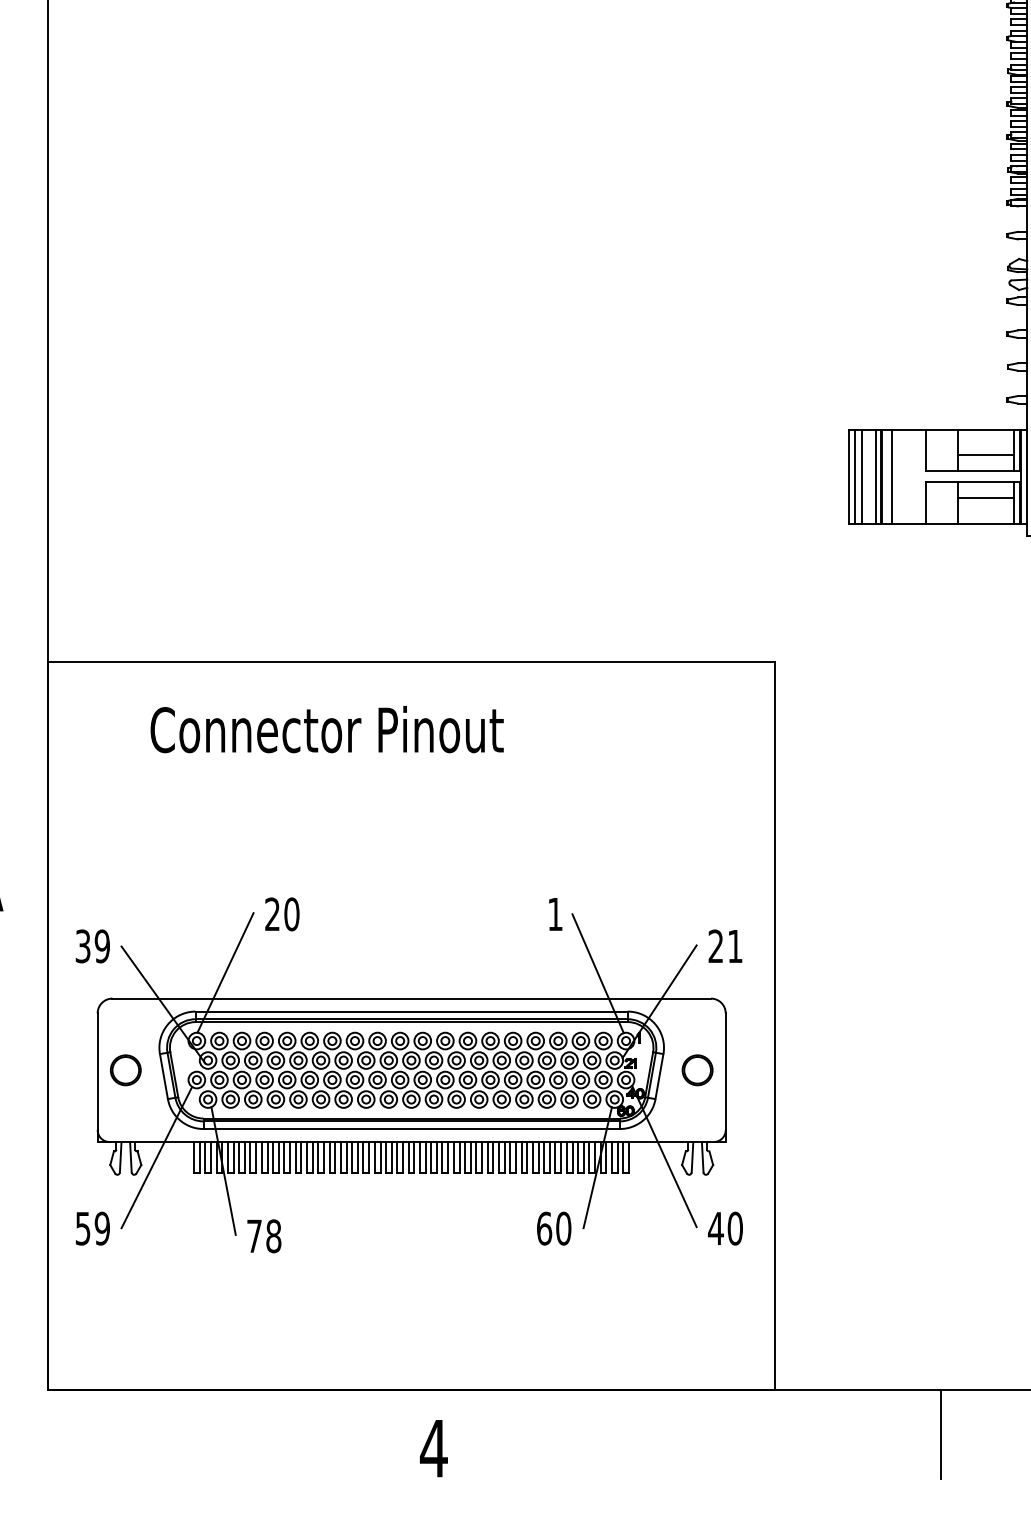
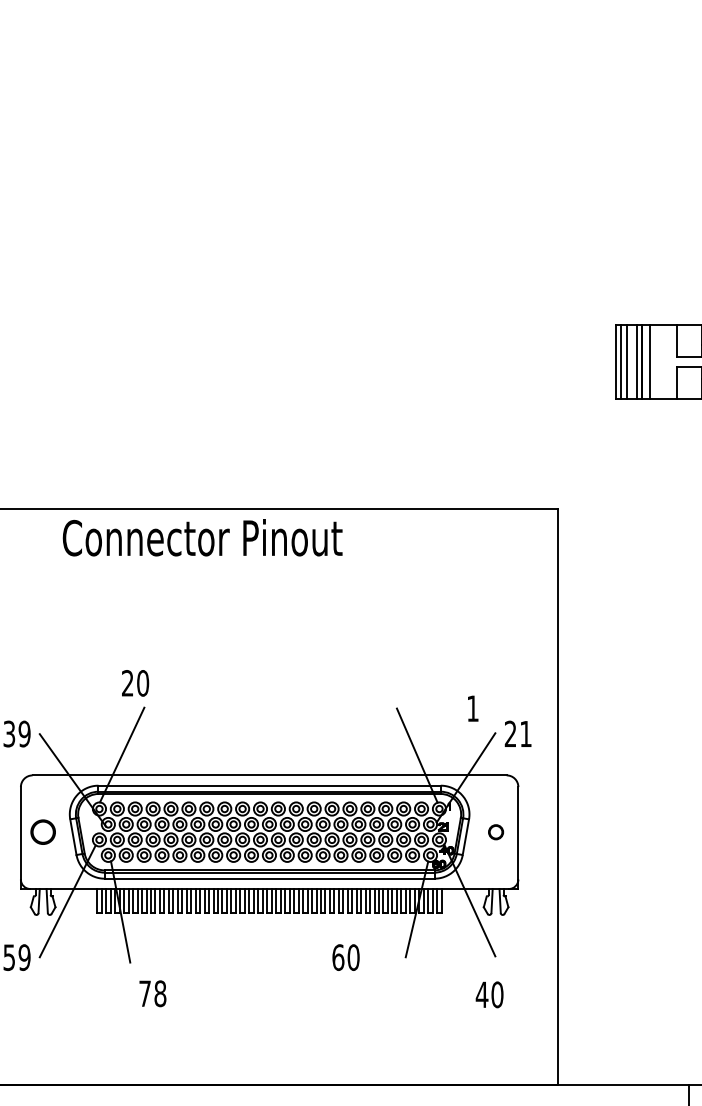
text: (326, 729) -> (202, 537), moved
text: (282, 914) -> (135, 683), moved
text: (555, 914) -> (473, 708), moved
circle: (697, 1070) -> (496, 832), size x0.6
text: (554, 1228) -> (346, 957), moved
text: (725, 1228) -> (489, 994), moved
text: (264, 1236) -> (153, 993), moved

